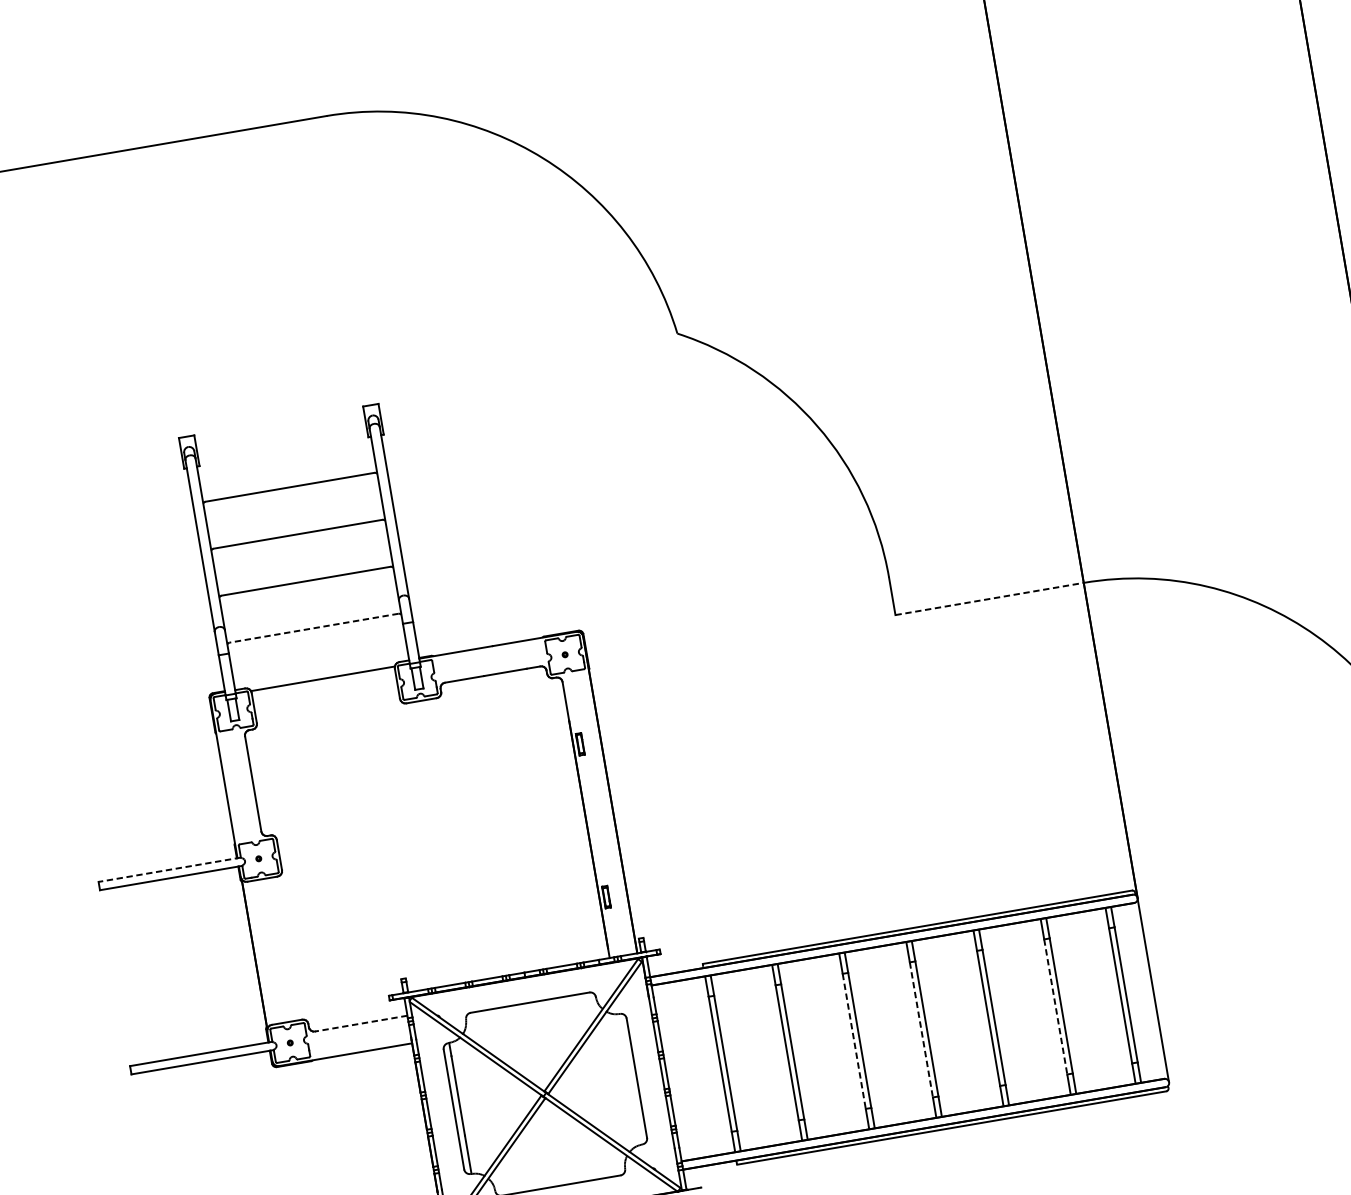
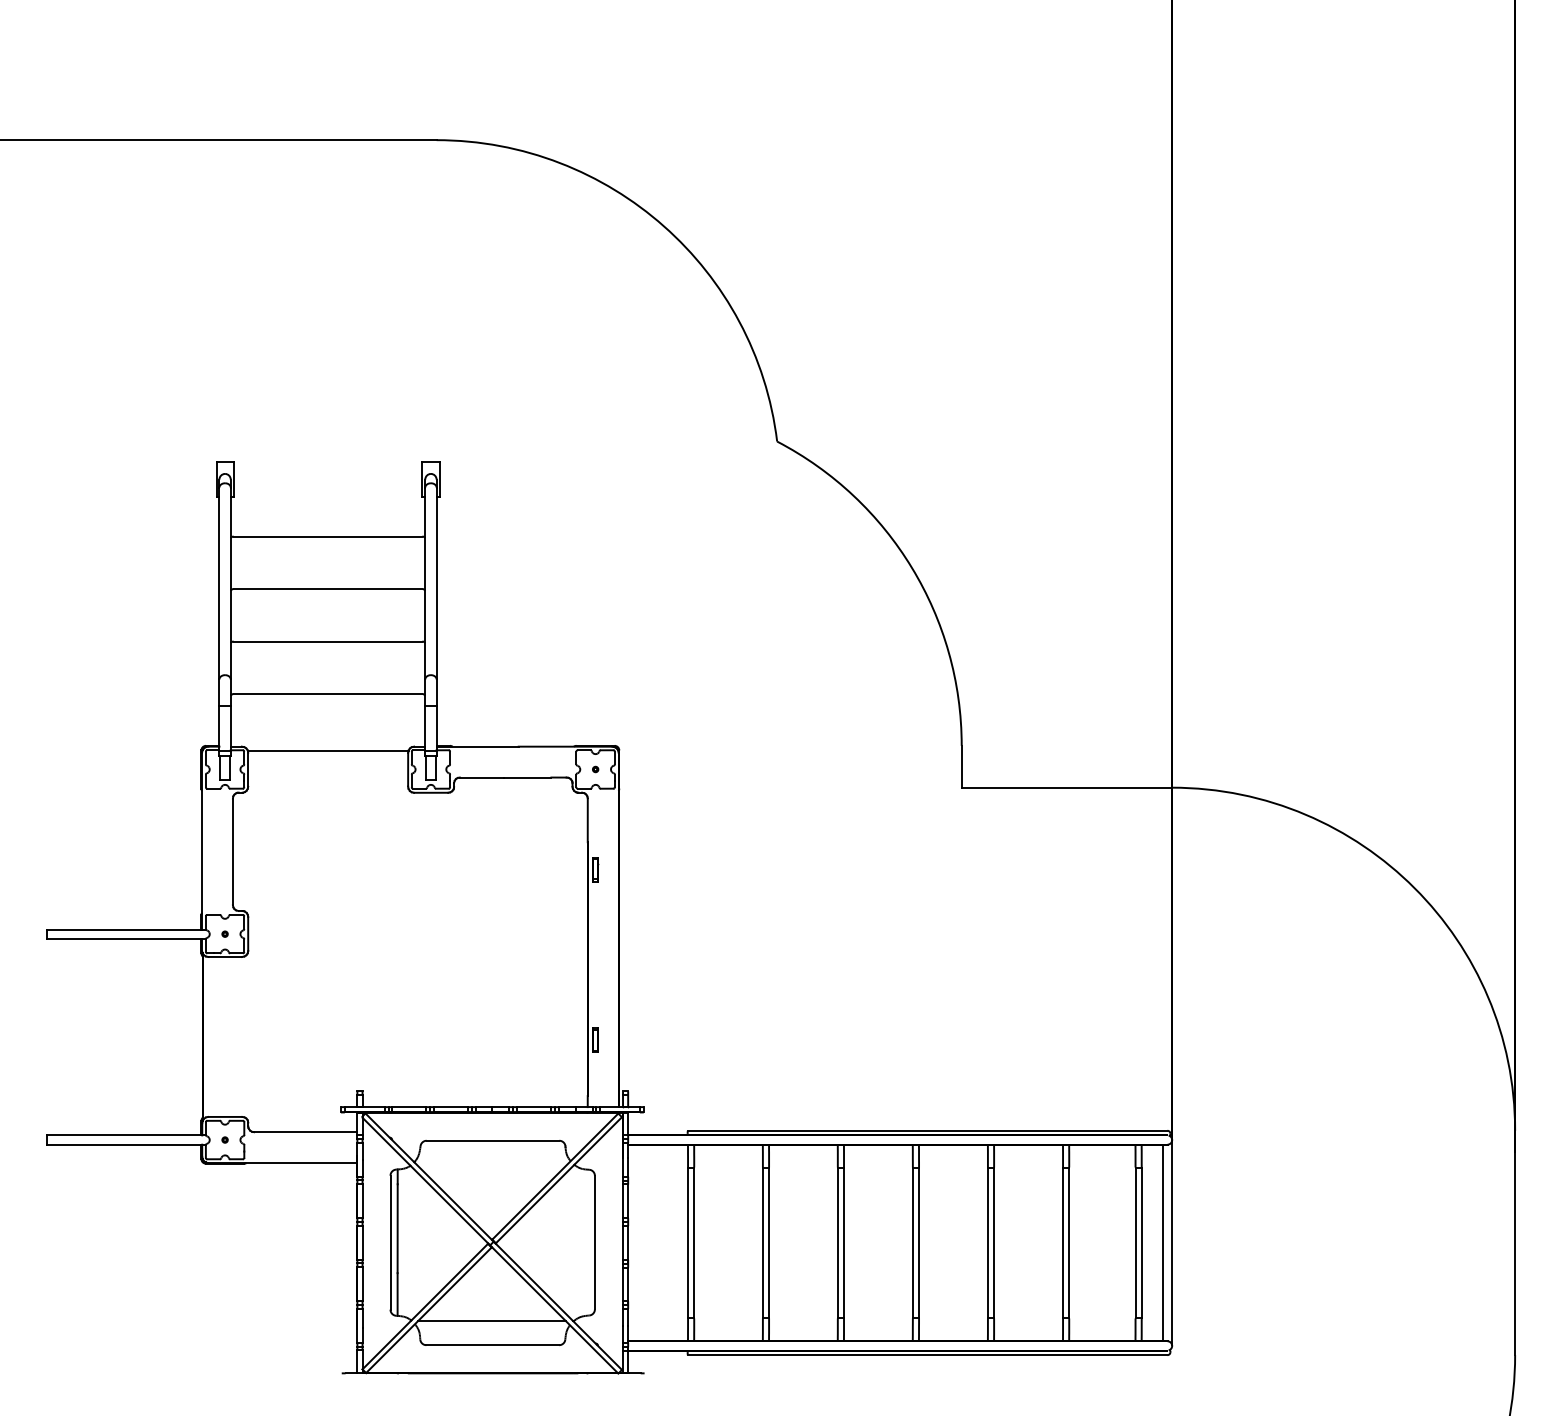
line: (990, 598) -> (1067, 787), dashed -> solid
line: (313, 628) -> (327, 694), dashed -> solid
line: (169, 869) -> (126, 929), dashed -> solid
line: (1144, 991) -> (1162, 1242), added
line: (1056, 1007) -> (1063, 1243), dashed -> solid
line: (361, 1023) -> (305, 1132), dashed -> solid
line: (921, 1030) -> (912, 1243), dashed -> solid
line: (854, 1041) -> (837, 1243), dashed -> solid
line: (556, 1164) -> (491, 1321), added

